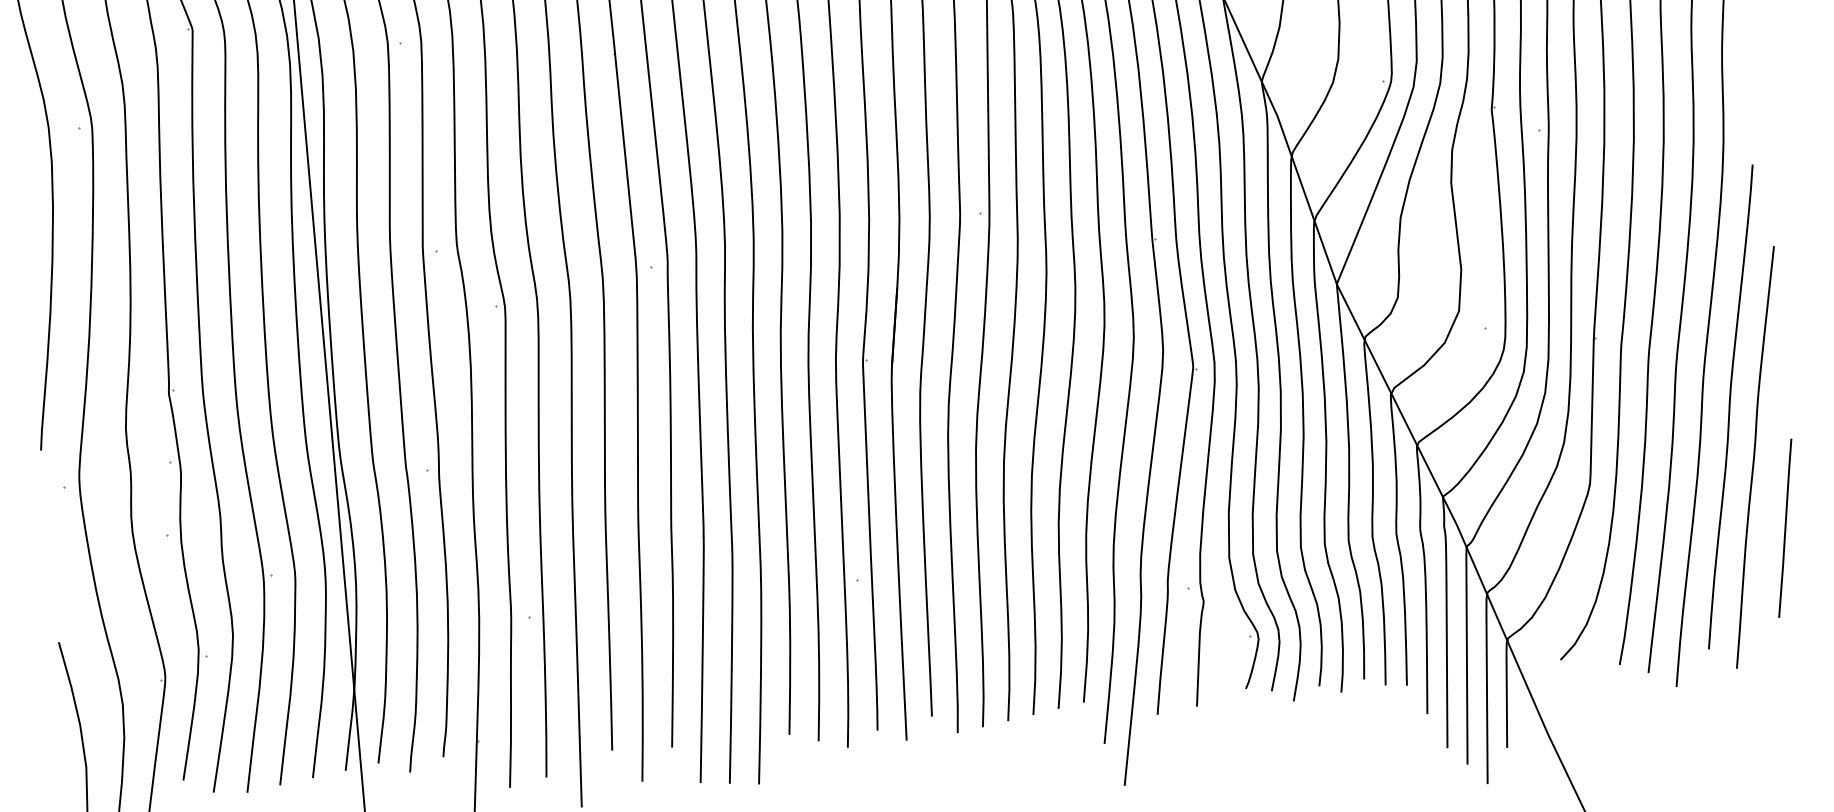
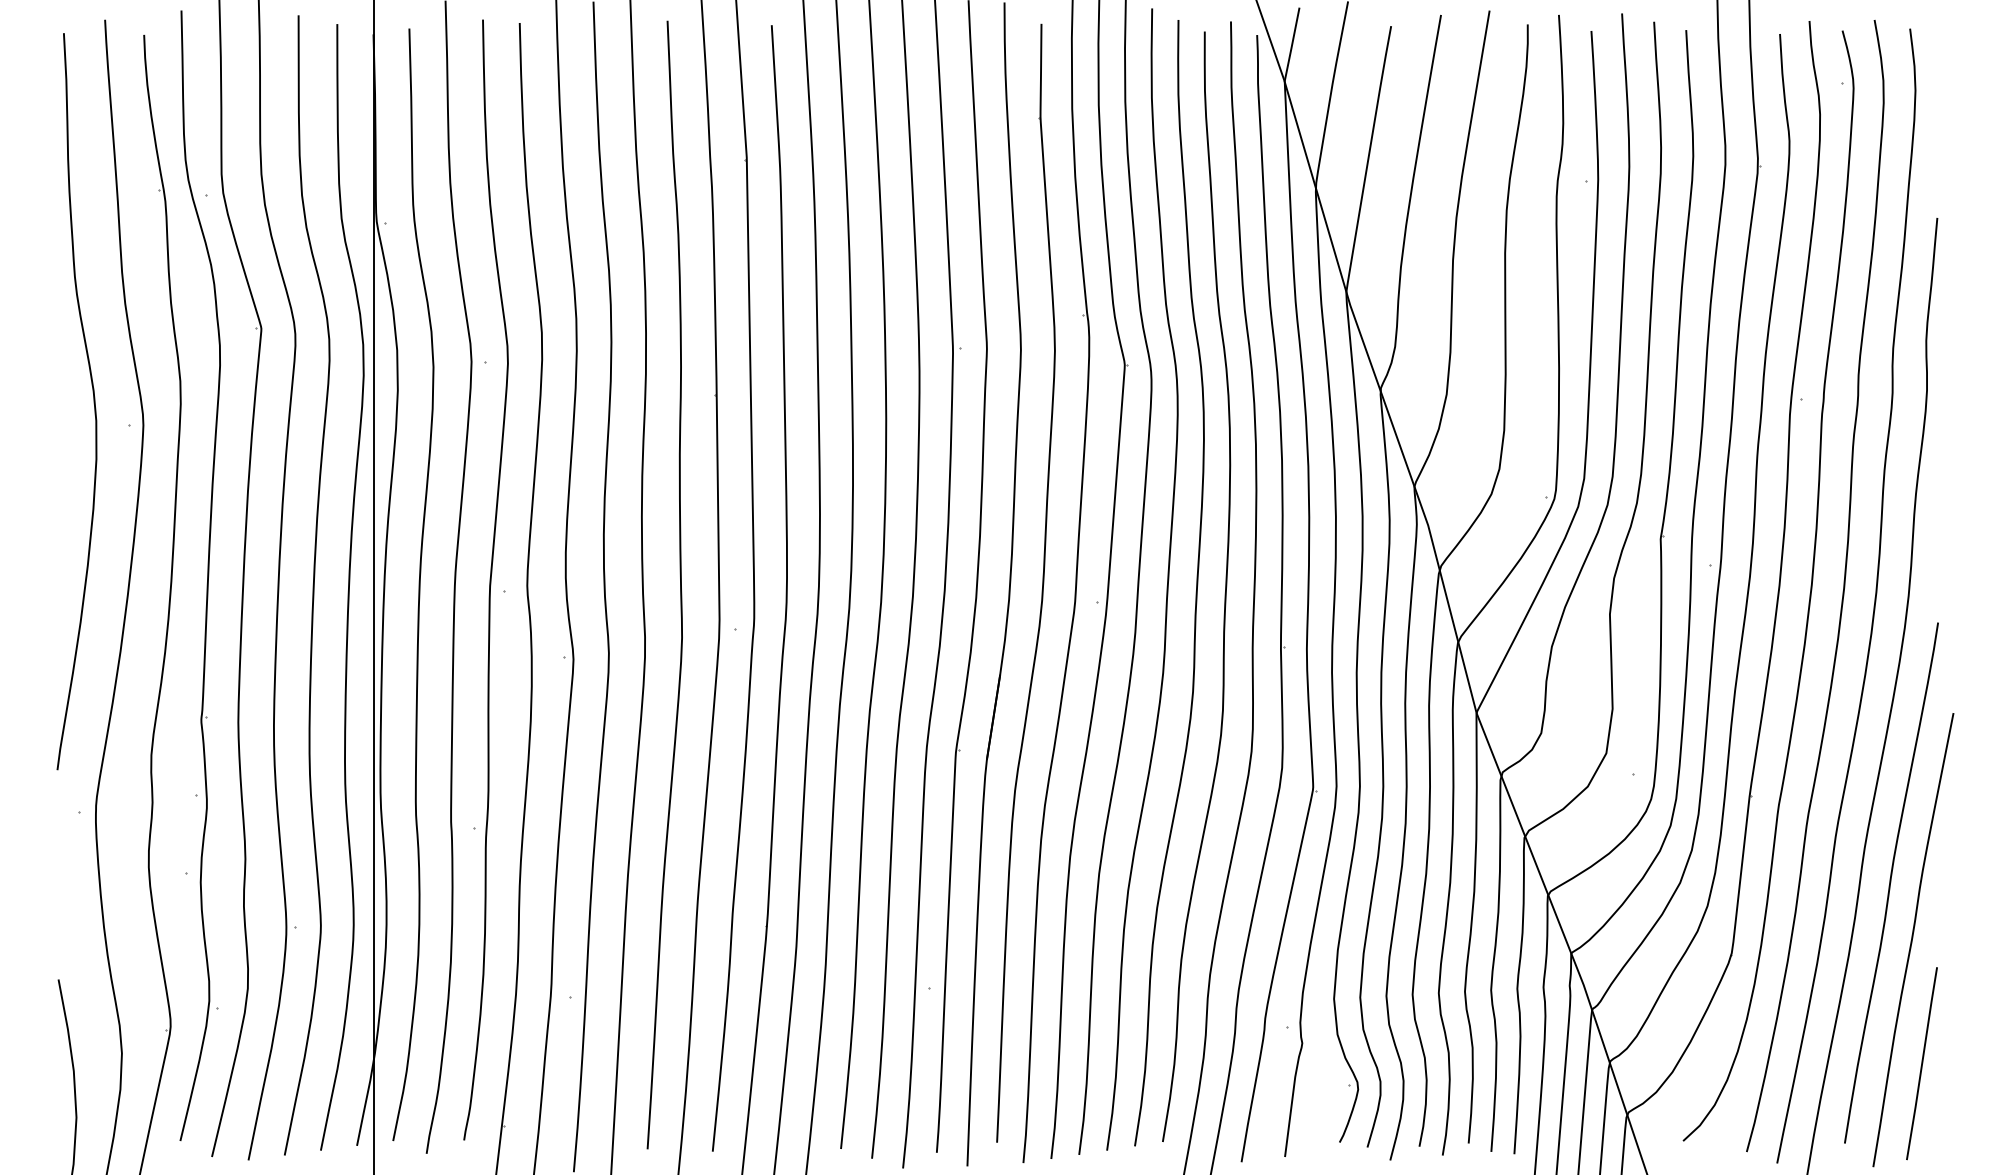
line: (1784, 528) -> (1921, 1063), moved

